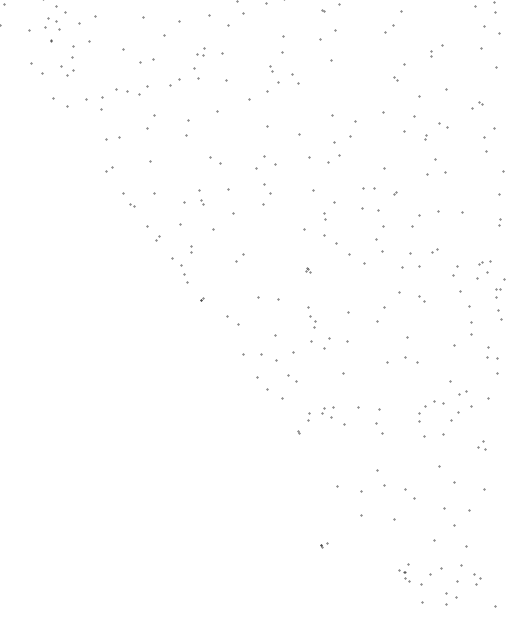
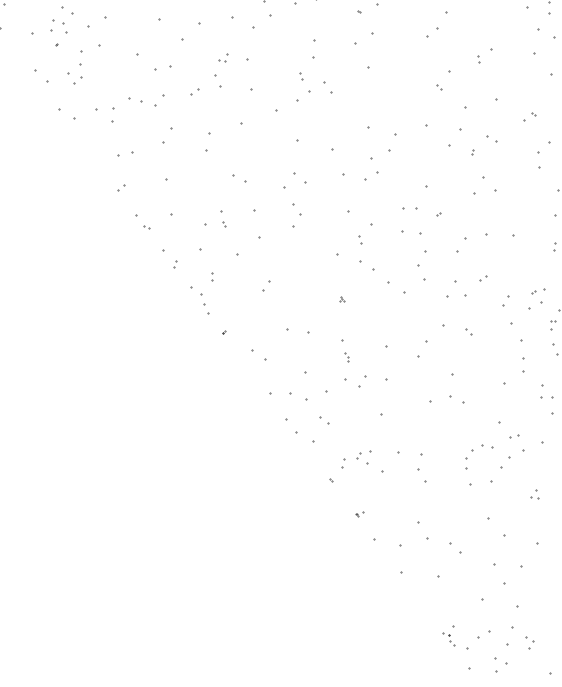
part: (175, 82) -> (194, 91), size x0.62
part: (311, 322) -> (346, 357), size x0.62
part: (323, 545) -> (359, 514), moved

